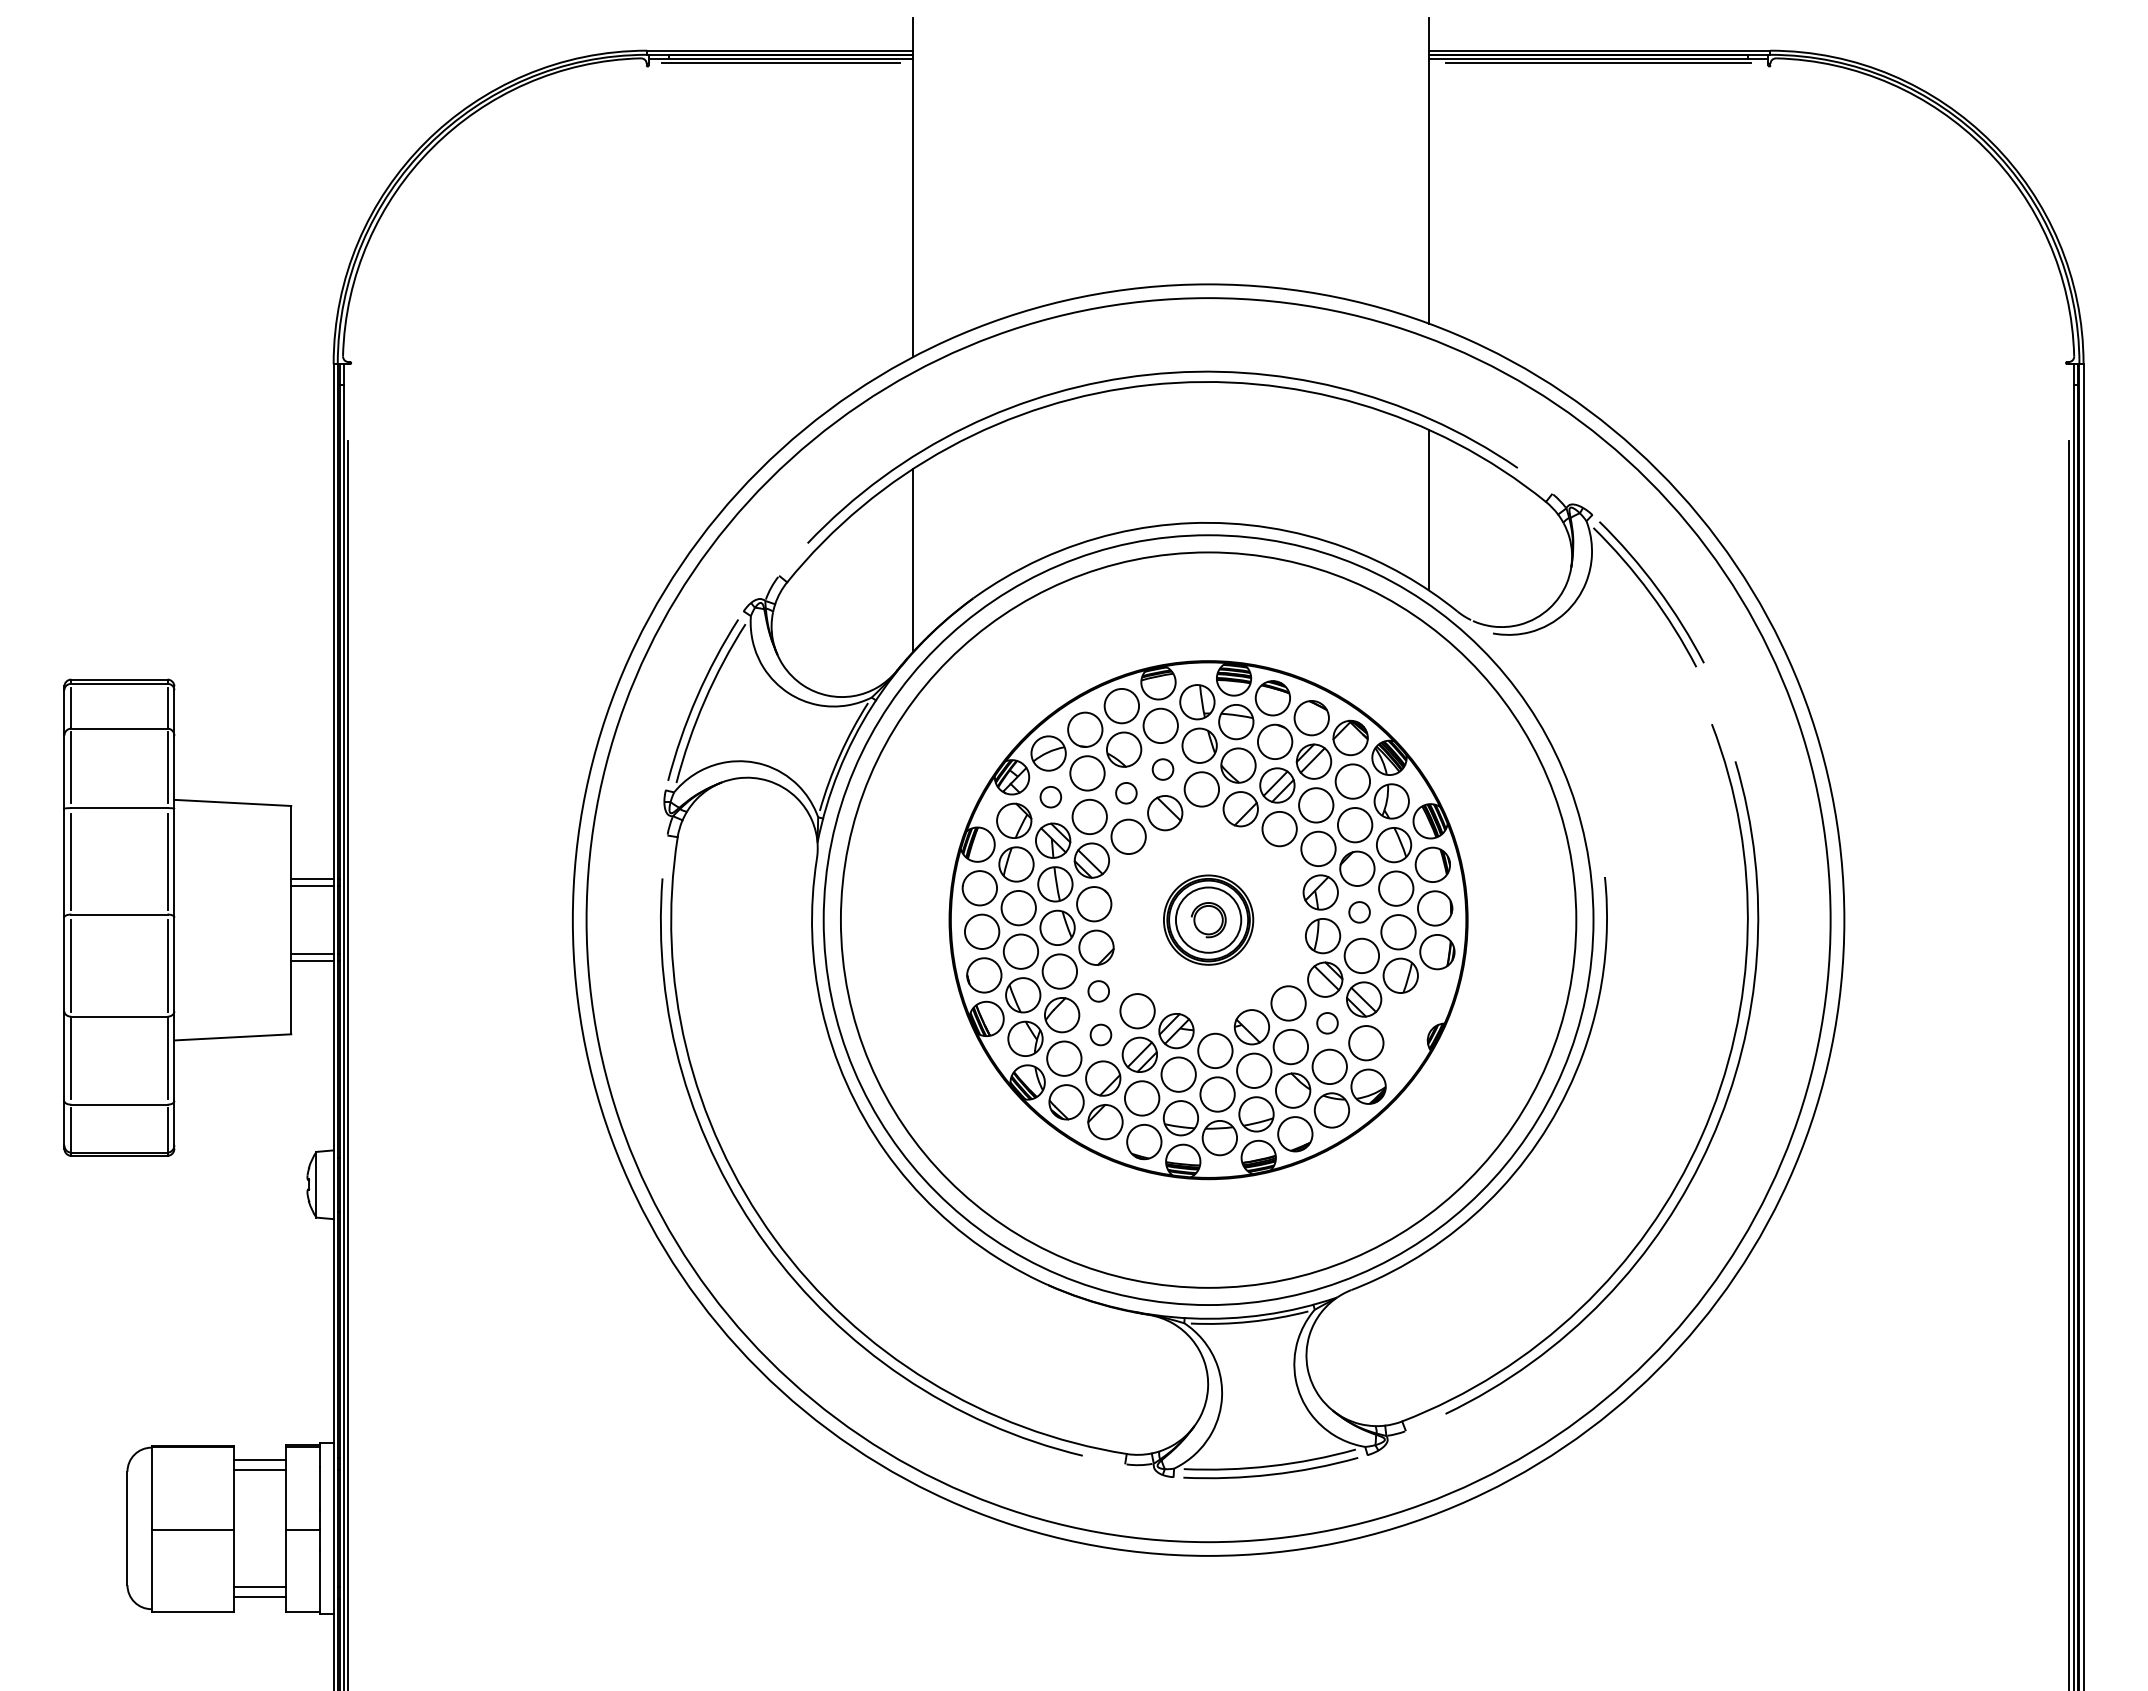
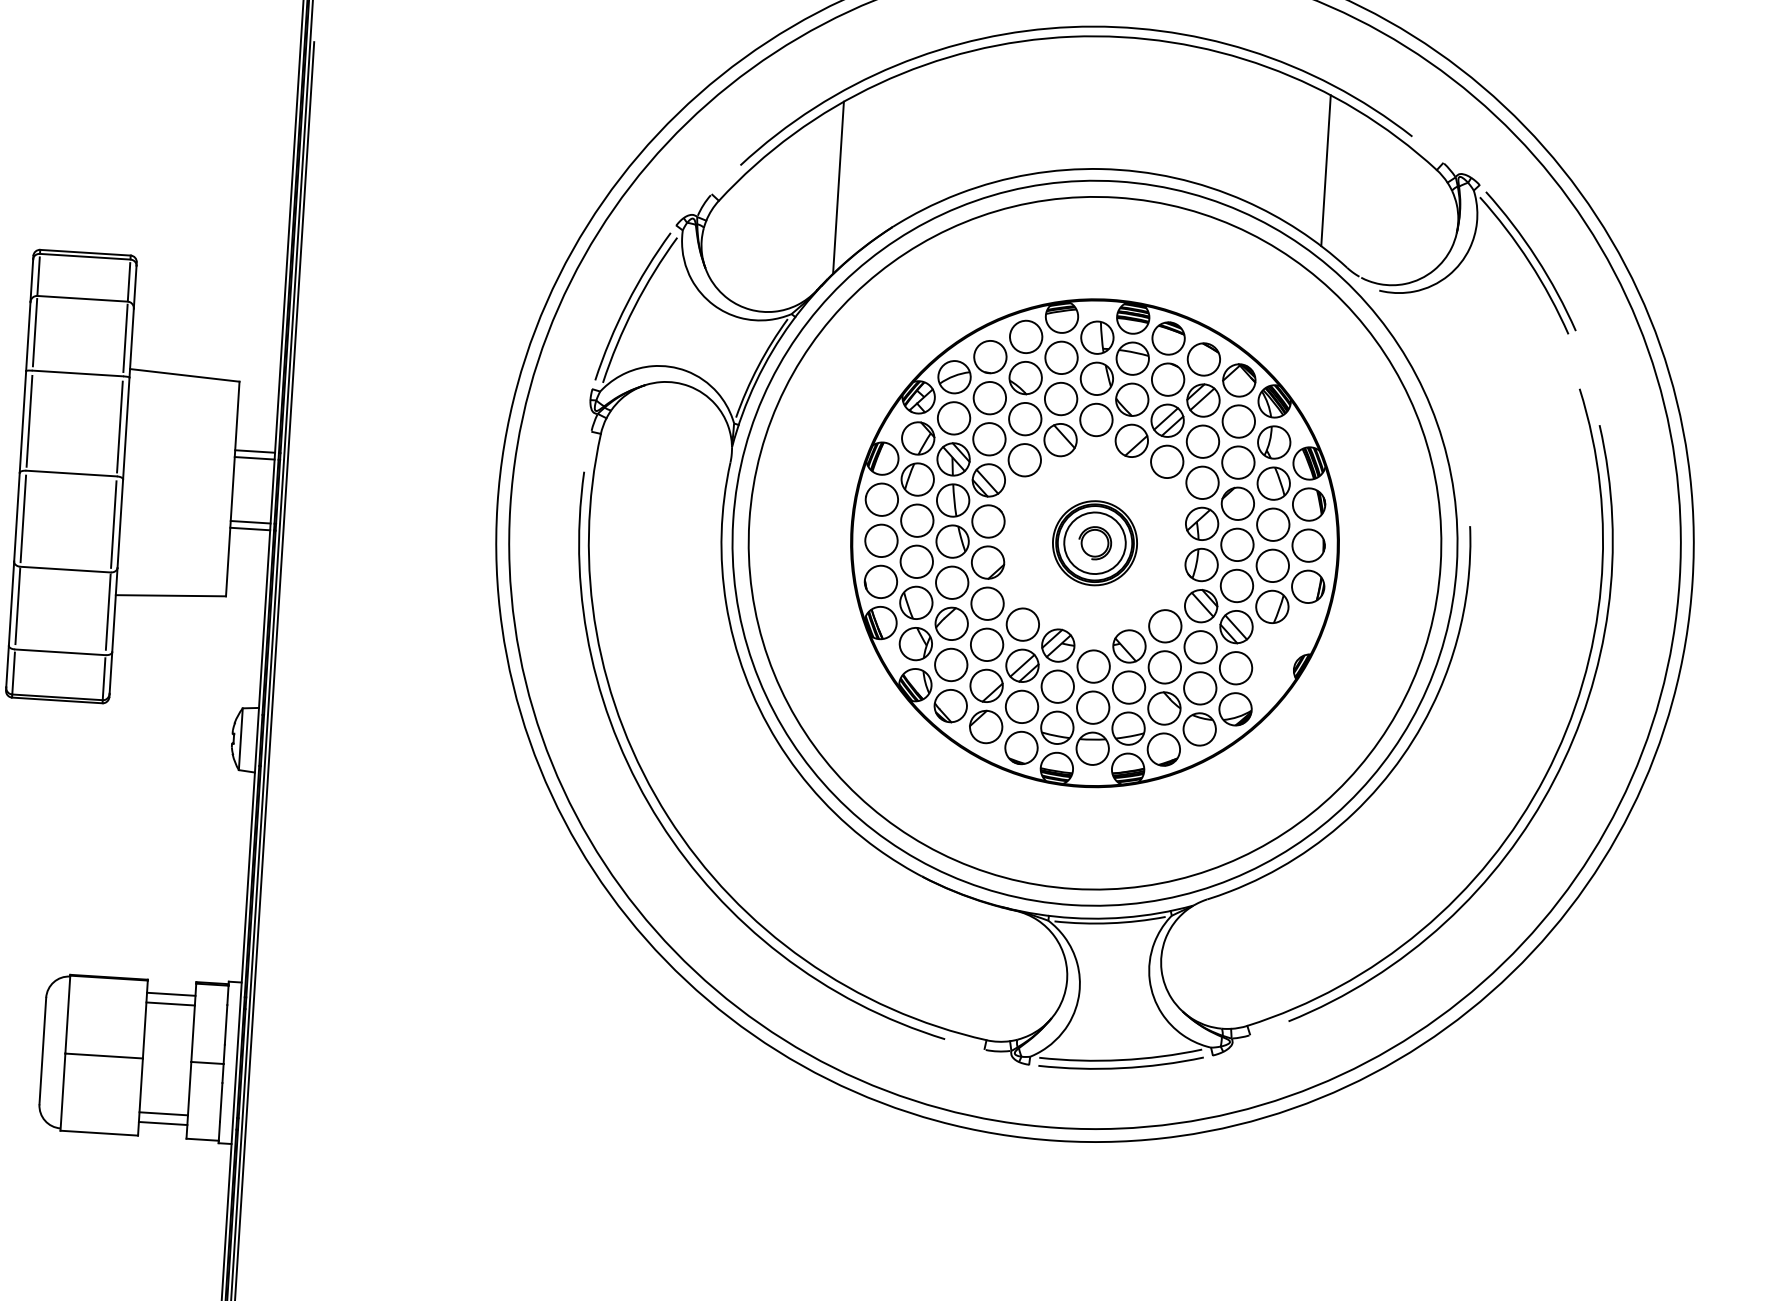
circle: (1162, 769) -> (1060, 398), size x1.67
circle: (1126, 793) -> (1025, 419), size x1.67
circle: (1050, 797) -> (953, 418), size x1.67
circle: (1359, 912) -> (1237, 544), size x1.67
circle: (1098, 991) -> (987, 603), size x1.67
circle: (1327, 1023) -> (1200, 647), size x1.67
circle: (1100, 1034) -> (986, 644), size x1.67

